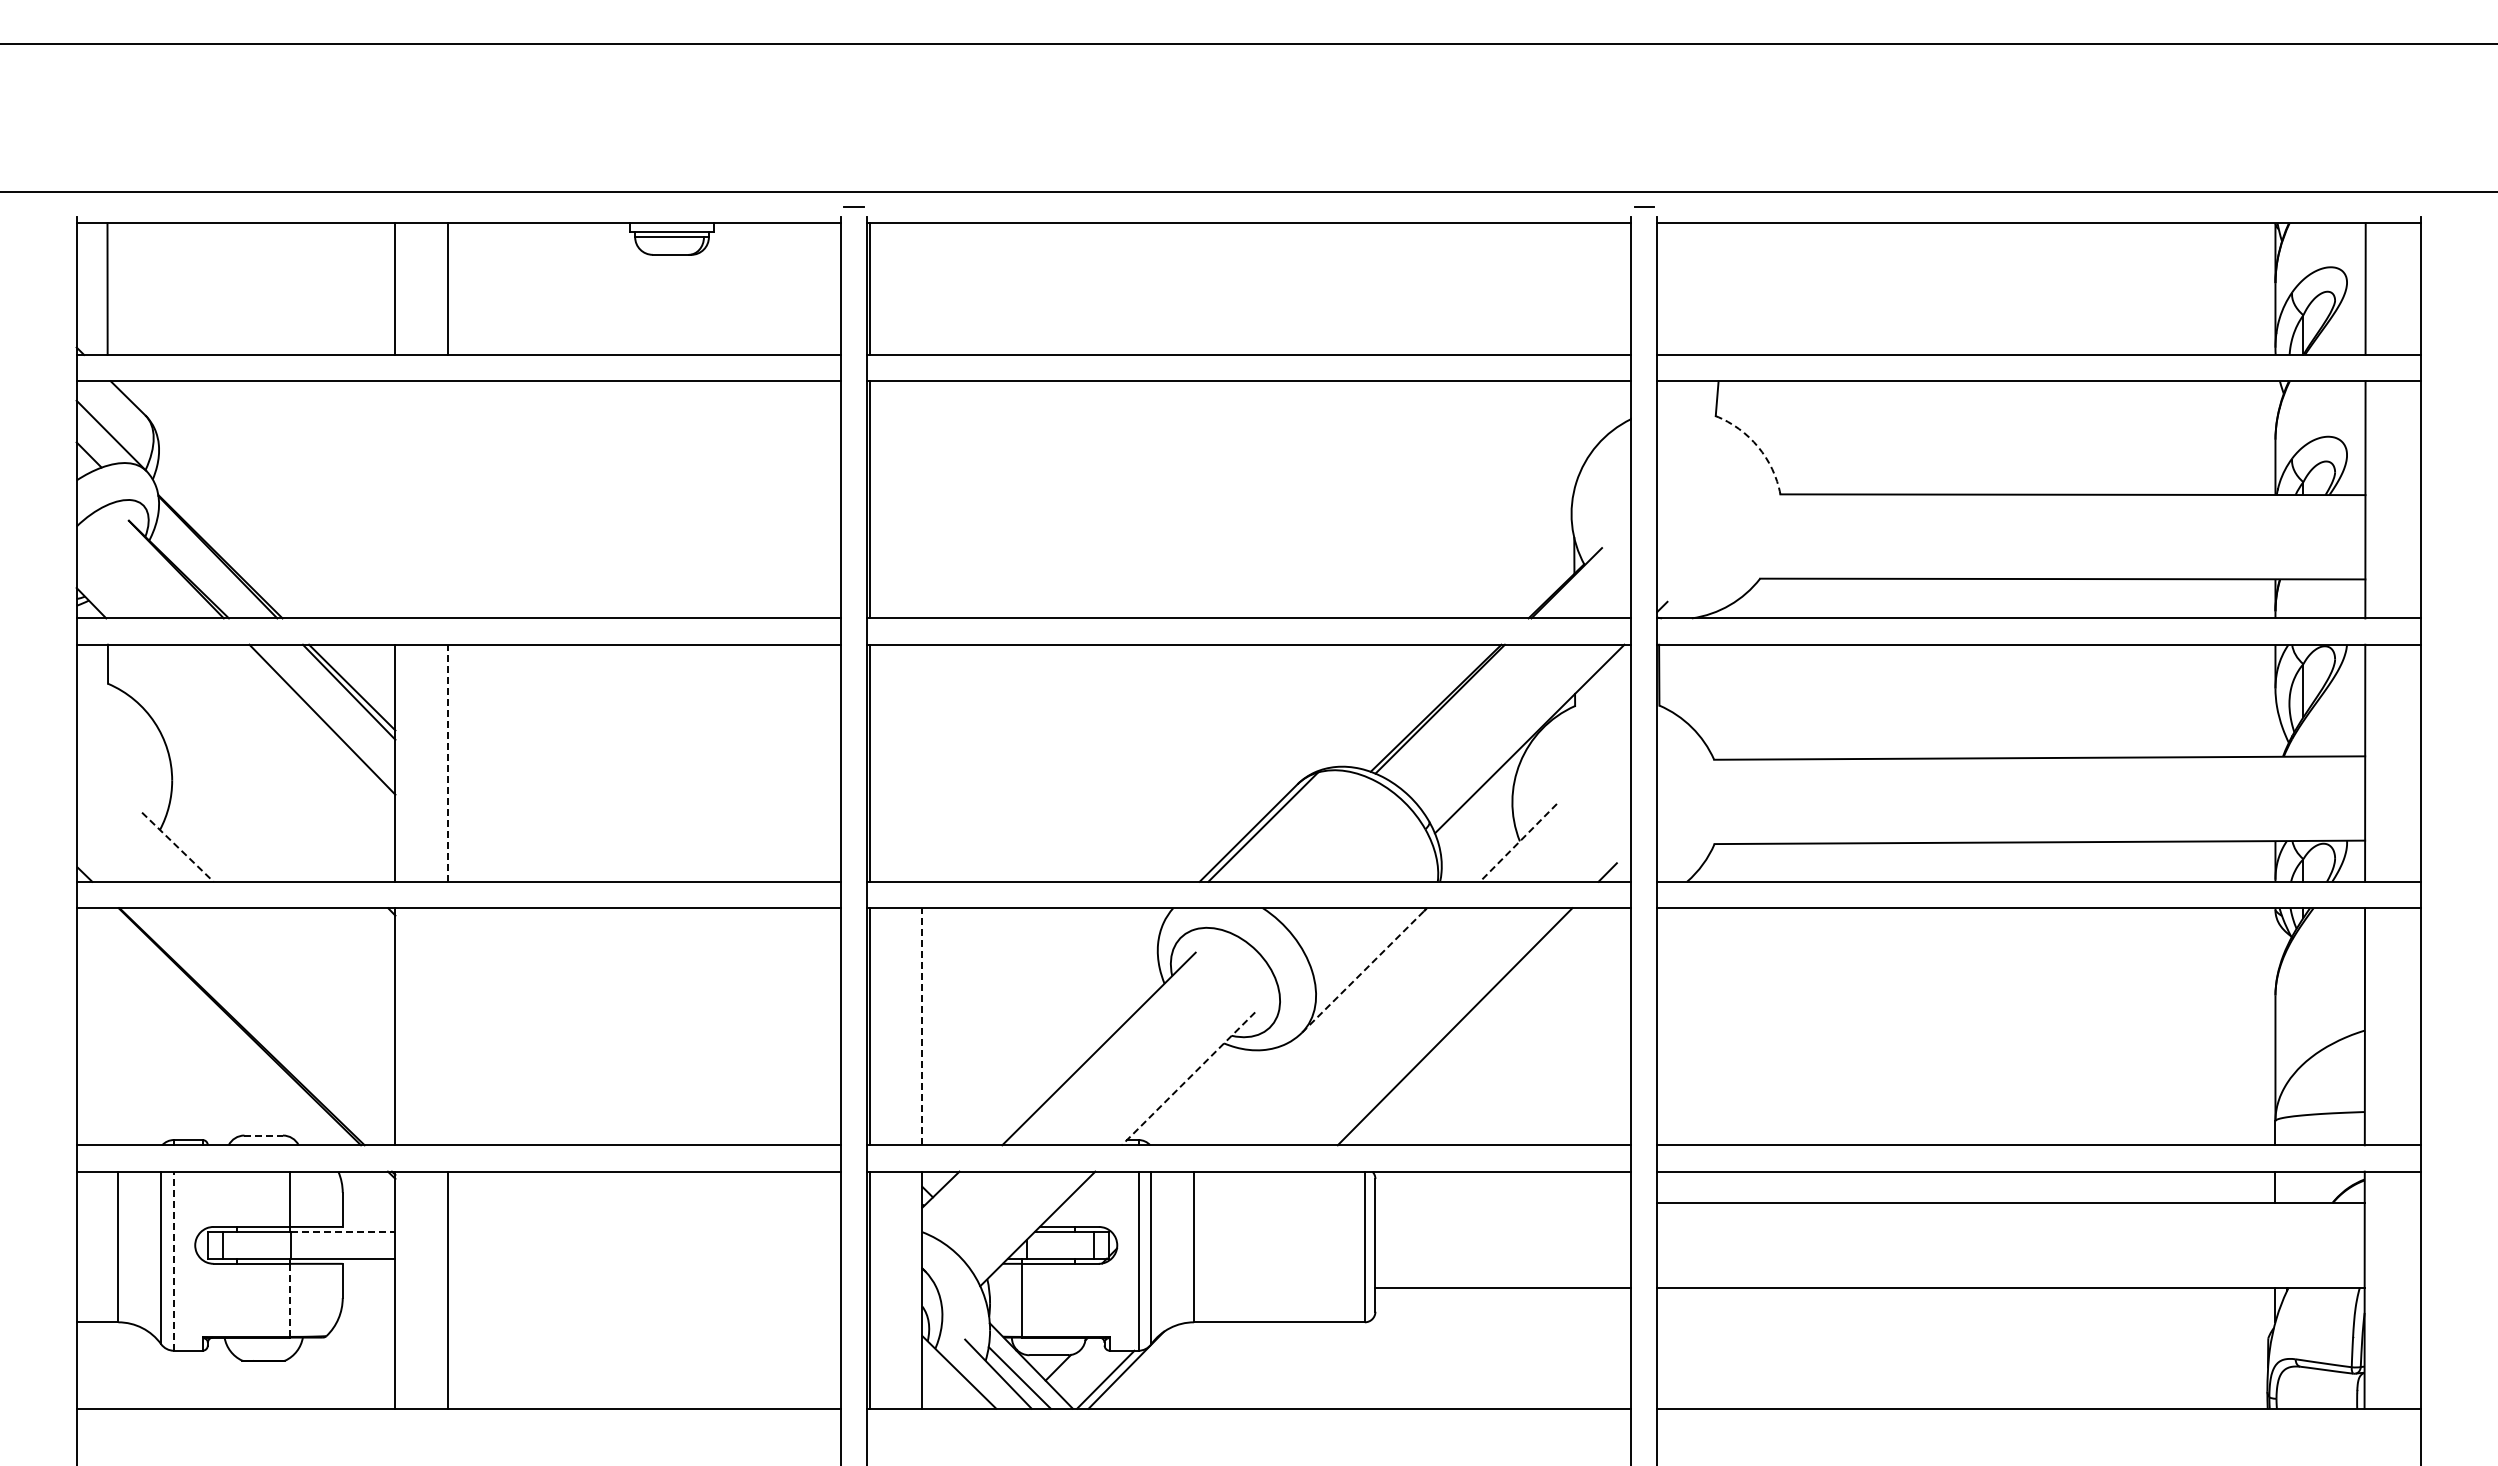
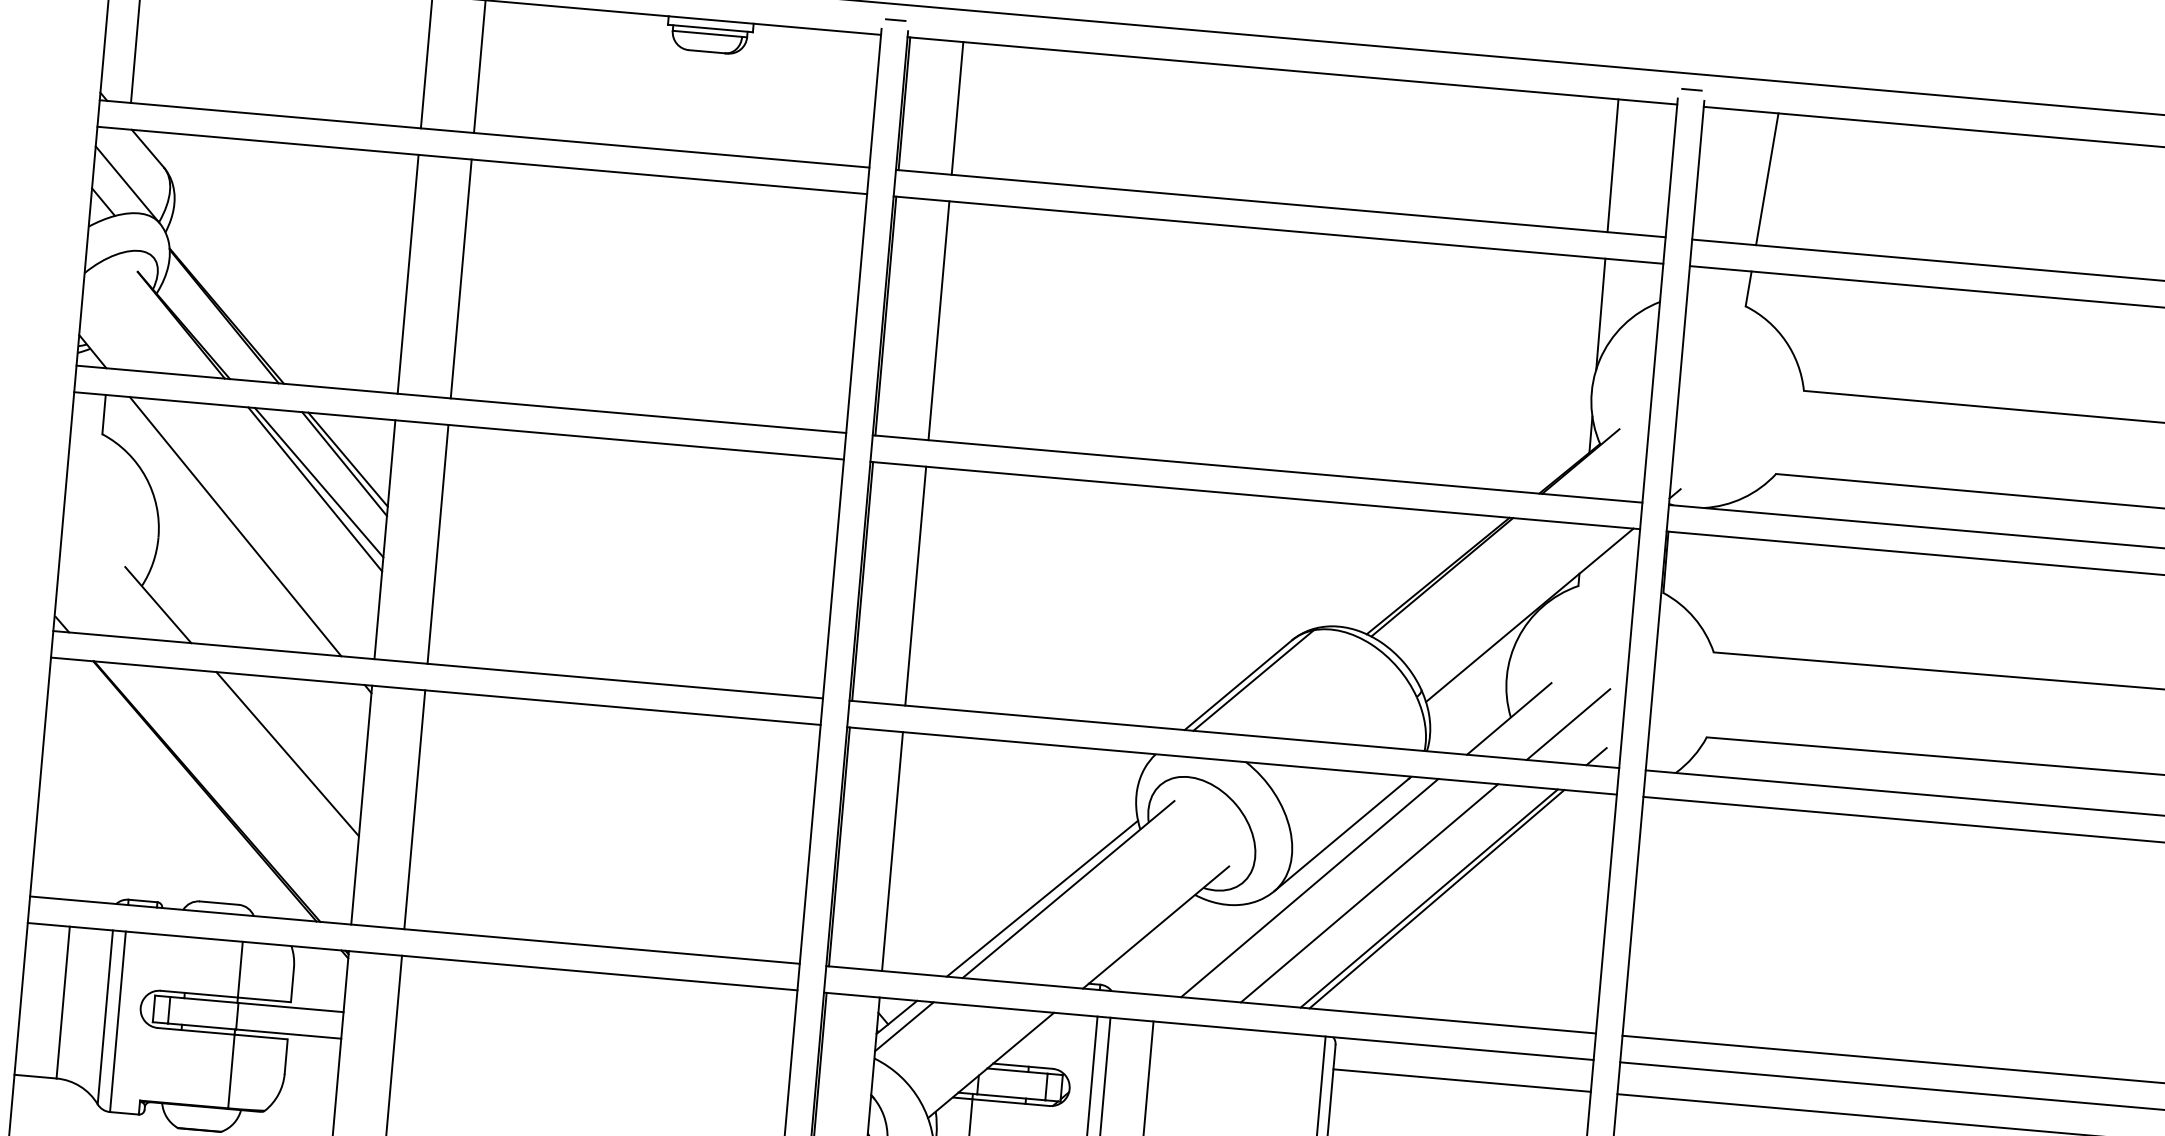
line: (922, 288) -> (957, 107), added
line: (1572, 288) -> (1612, 165), added
line: (1725, 288) -> (1766, 178), added
line: (1573, 436) -> (1600, 314), added
arc: (1758, 446) -> (1786, 340), dashed -> solid
line: (395, 499) -> (408, 273), added
line: (448, 499) -> (461, 278), added
line: (922, 499) -> (939, 320), added
line: (325, 712) -> (318, 482), added
line: (246, 762) -> (234, 525), added
line: (922, 762) -> (915, 585), added
line: (448, 763) -> (438, 544), dashed -> solid
line: (1518, 842) -> (1509, 718), dashed -> solid
line: (1577, 842) -> (1568, 723), added
line: (177, 847) -> (157, 605), dashed -> solid
line: (1363, 971) -> (1341, 834), dashed -> solid
line: (317, 982) -> (287, 753), added
line: (448, 1026) -> (415, 809), added
line: (922, 1026) -> (892, 851), dashed -> solid
line: (1336, 1026) -> (1309, 887), added
line: (1395, 1026) -> (1369, 893), added
line: (1462, 1026) -> (1436, 898), added
line: (1073, 1060) -> (1041, 898), added
line: (1188, 1079) -> (1156, 928), dashed -> solid
line: (264, 1135) -> (220, 903), dashed -> solid
line: (948, 1197) -> (903, 1025), added
line: (1502, 1203) -> (1461, 1080), added
line: (343, 1232) -> (291, 1007), dashed -> solid
line: (173, 1261) -> (117, 1022), dashed -> solid
line: (290, 1300) -> (231, 1071), dashed -> solid

